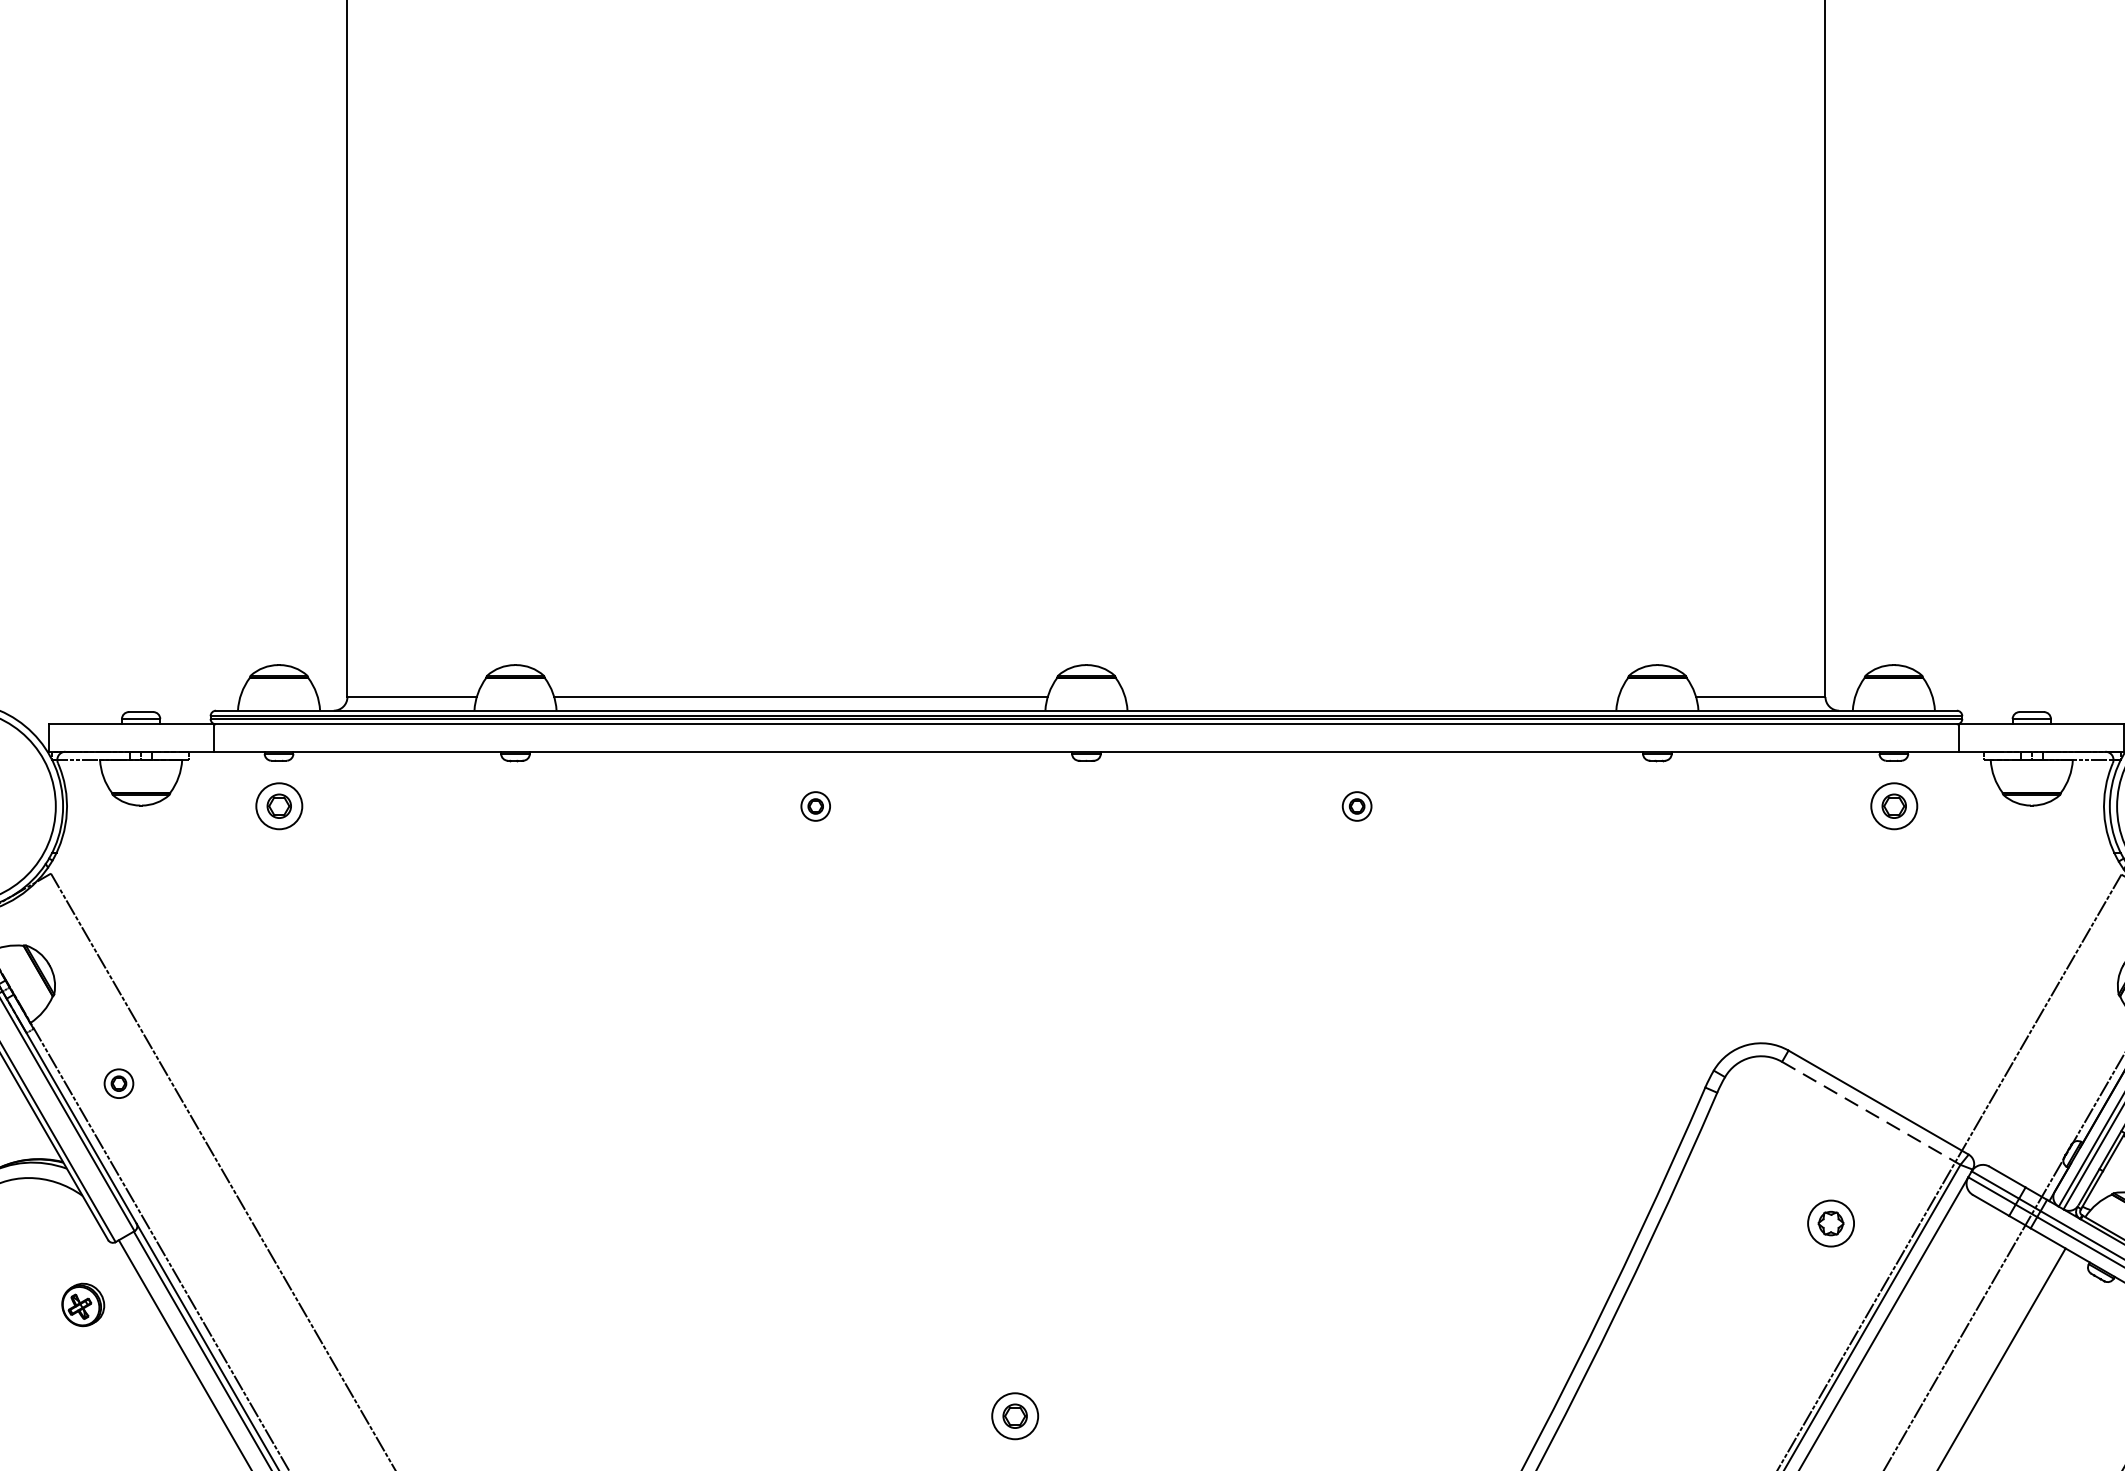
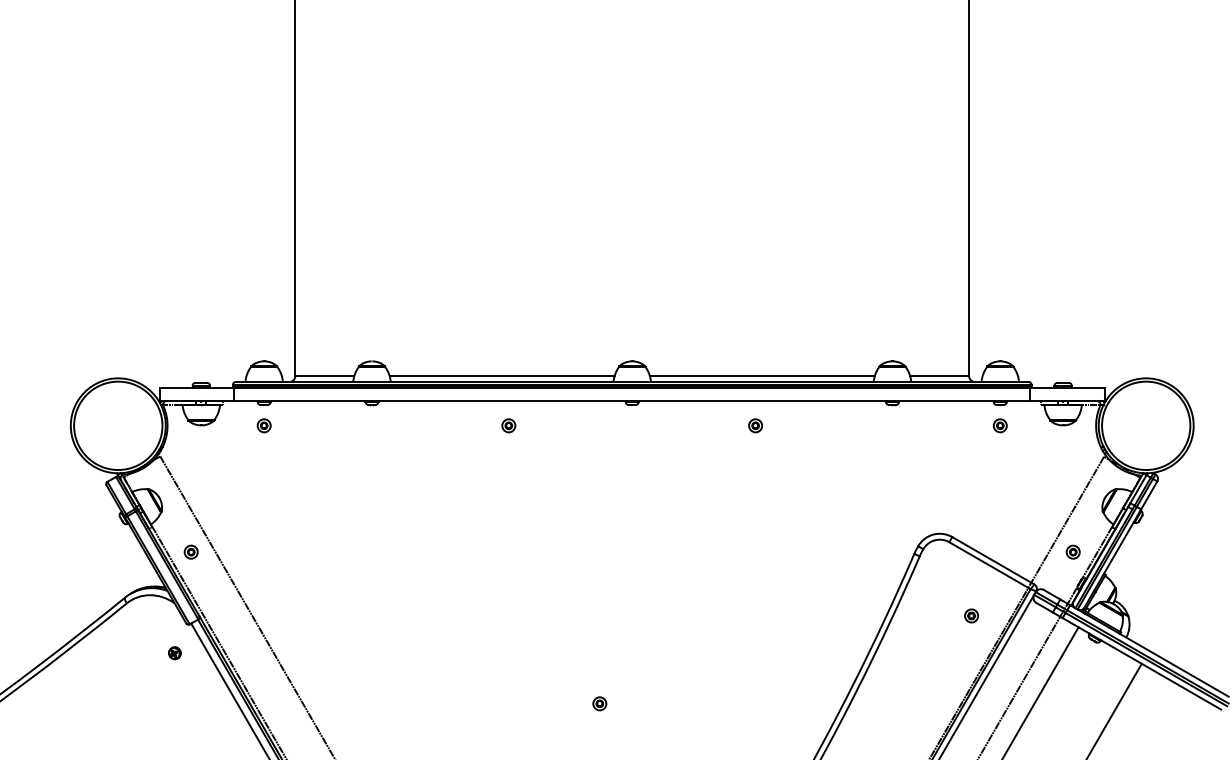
line: (1370, 696) -> (761, 375), added
part: (277, 805) -> (263, 425), size x0.62
part: (1892, 805) -> (999, 425), size x0.62
part: (2052, 1082) -> (1072, 551), added
line: (1872, 1112) -> (990, 565), dashed -> solid
part: (1830, 1222) -> (971, 615), size x0.62
part: (82, 1305) -> (174, 653), size x0.62
part: (1014, 1415) -> (599, 703), size x0.62

